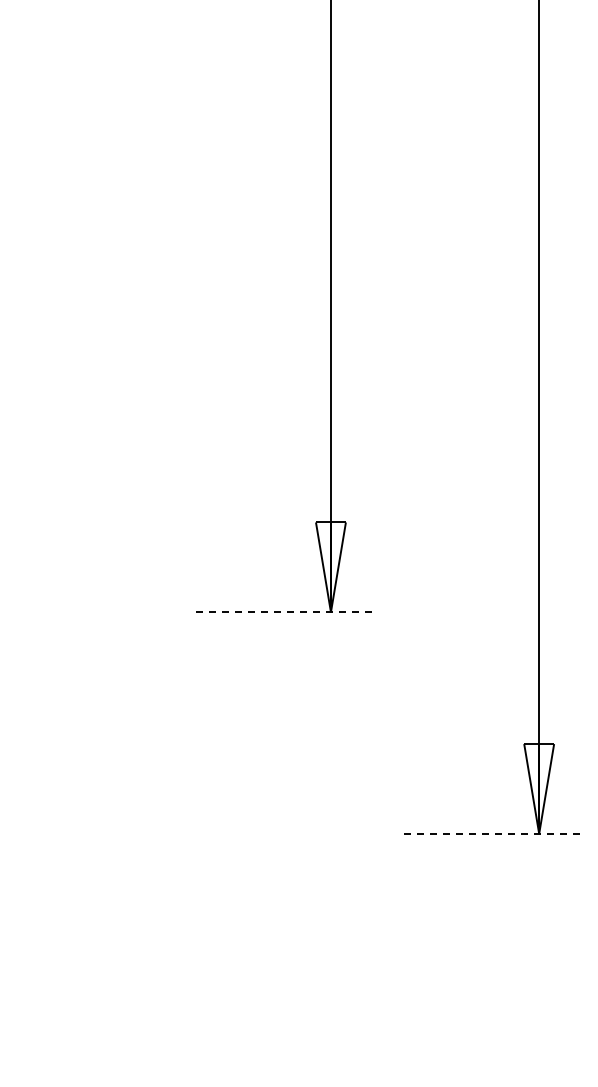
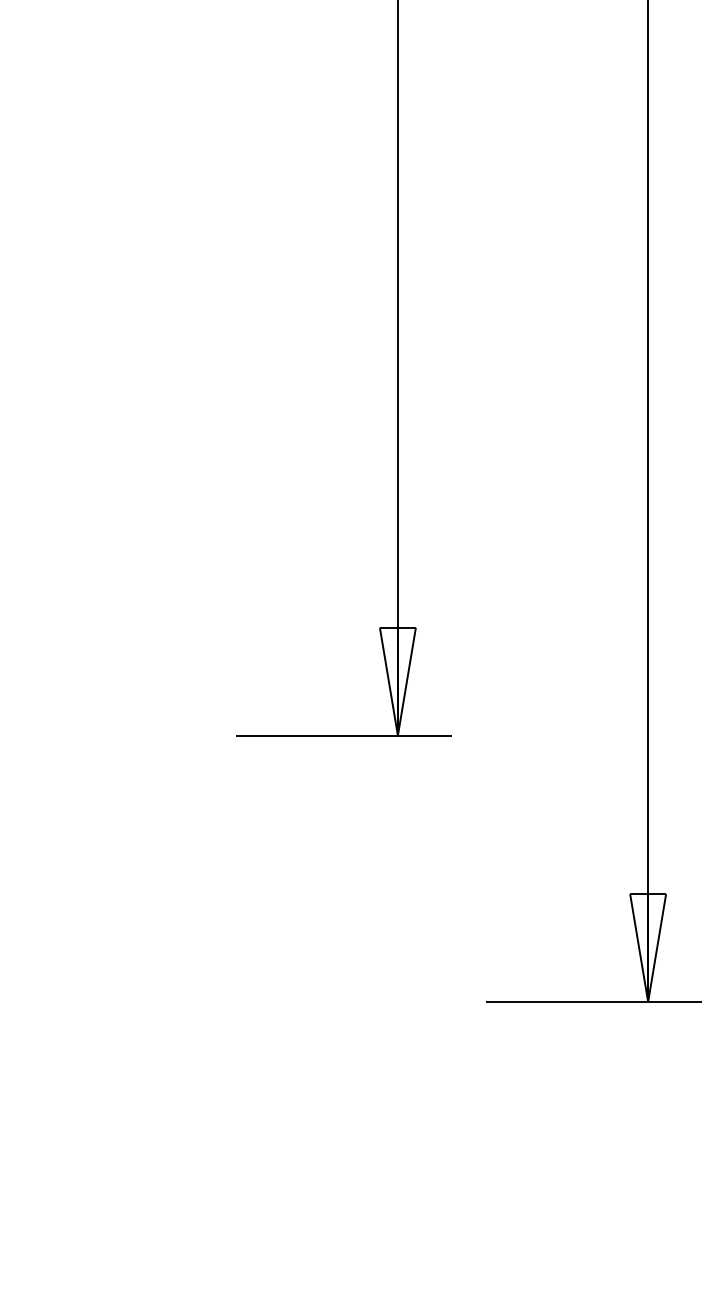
line: (286, 612) -> (344, 735), dashed -> solid
line: (494, 833) -> (594, 1001), dashed -> solid

